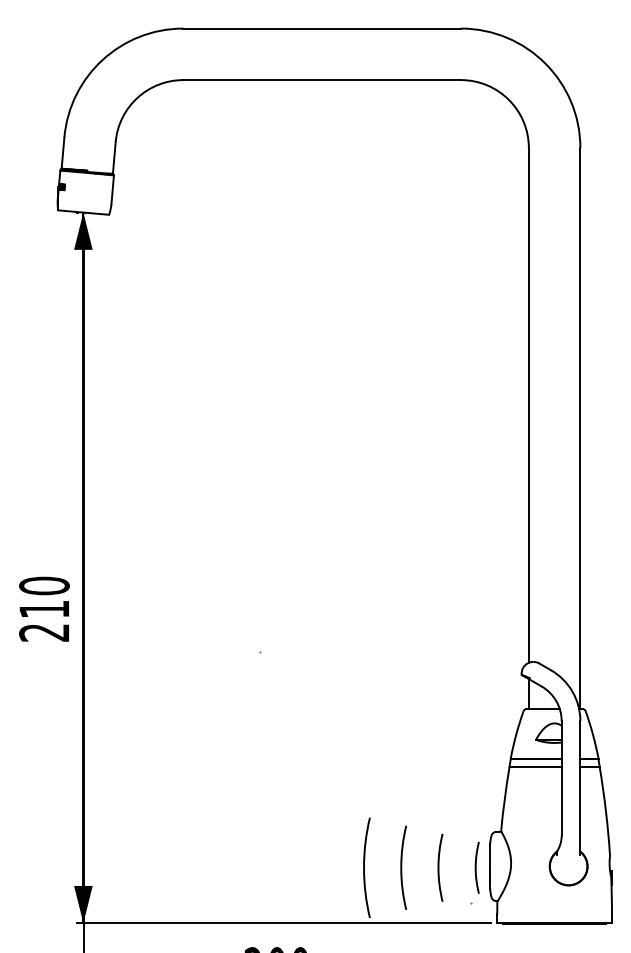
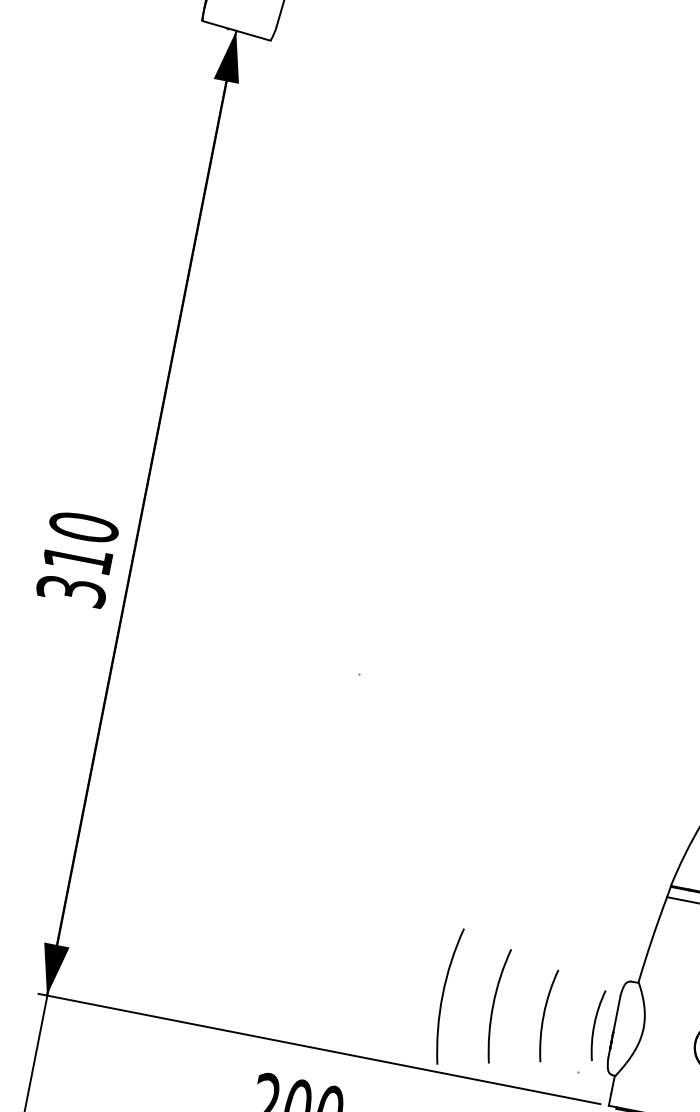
text: (44, 632) -> (71, 590), 210 -> 310

